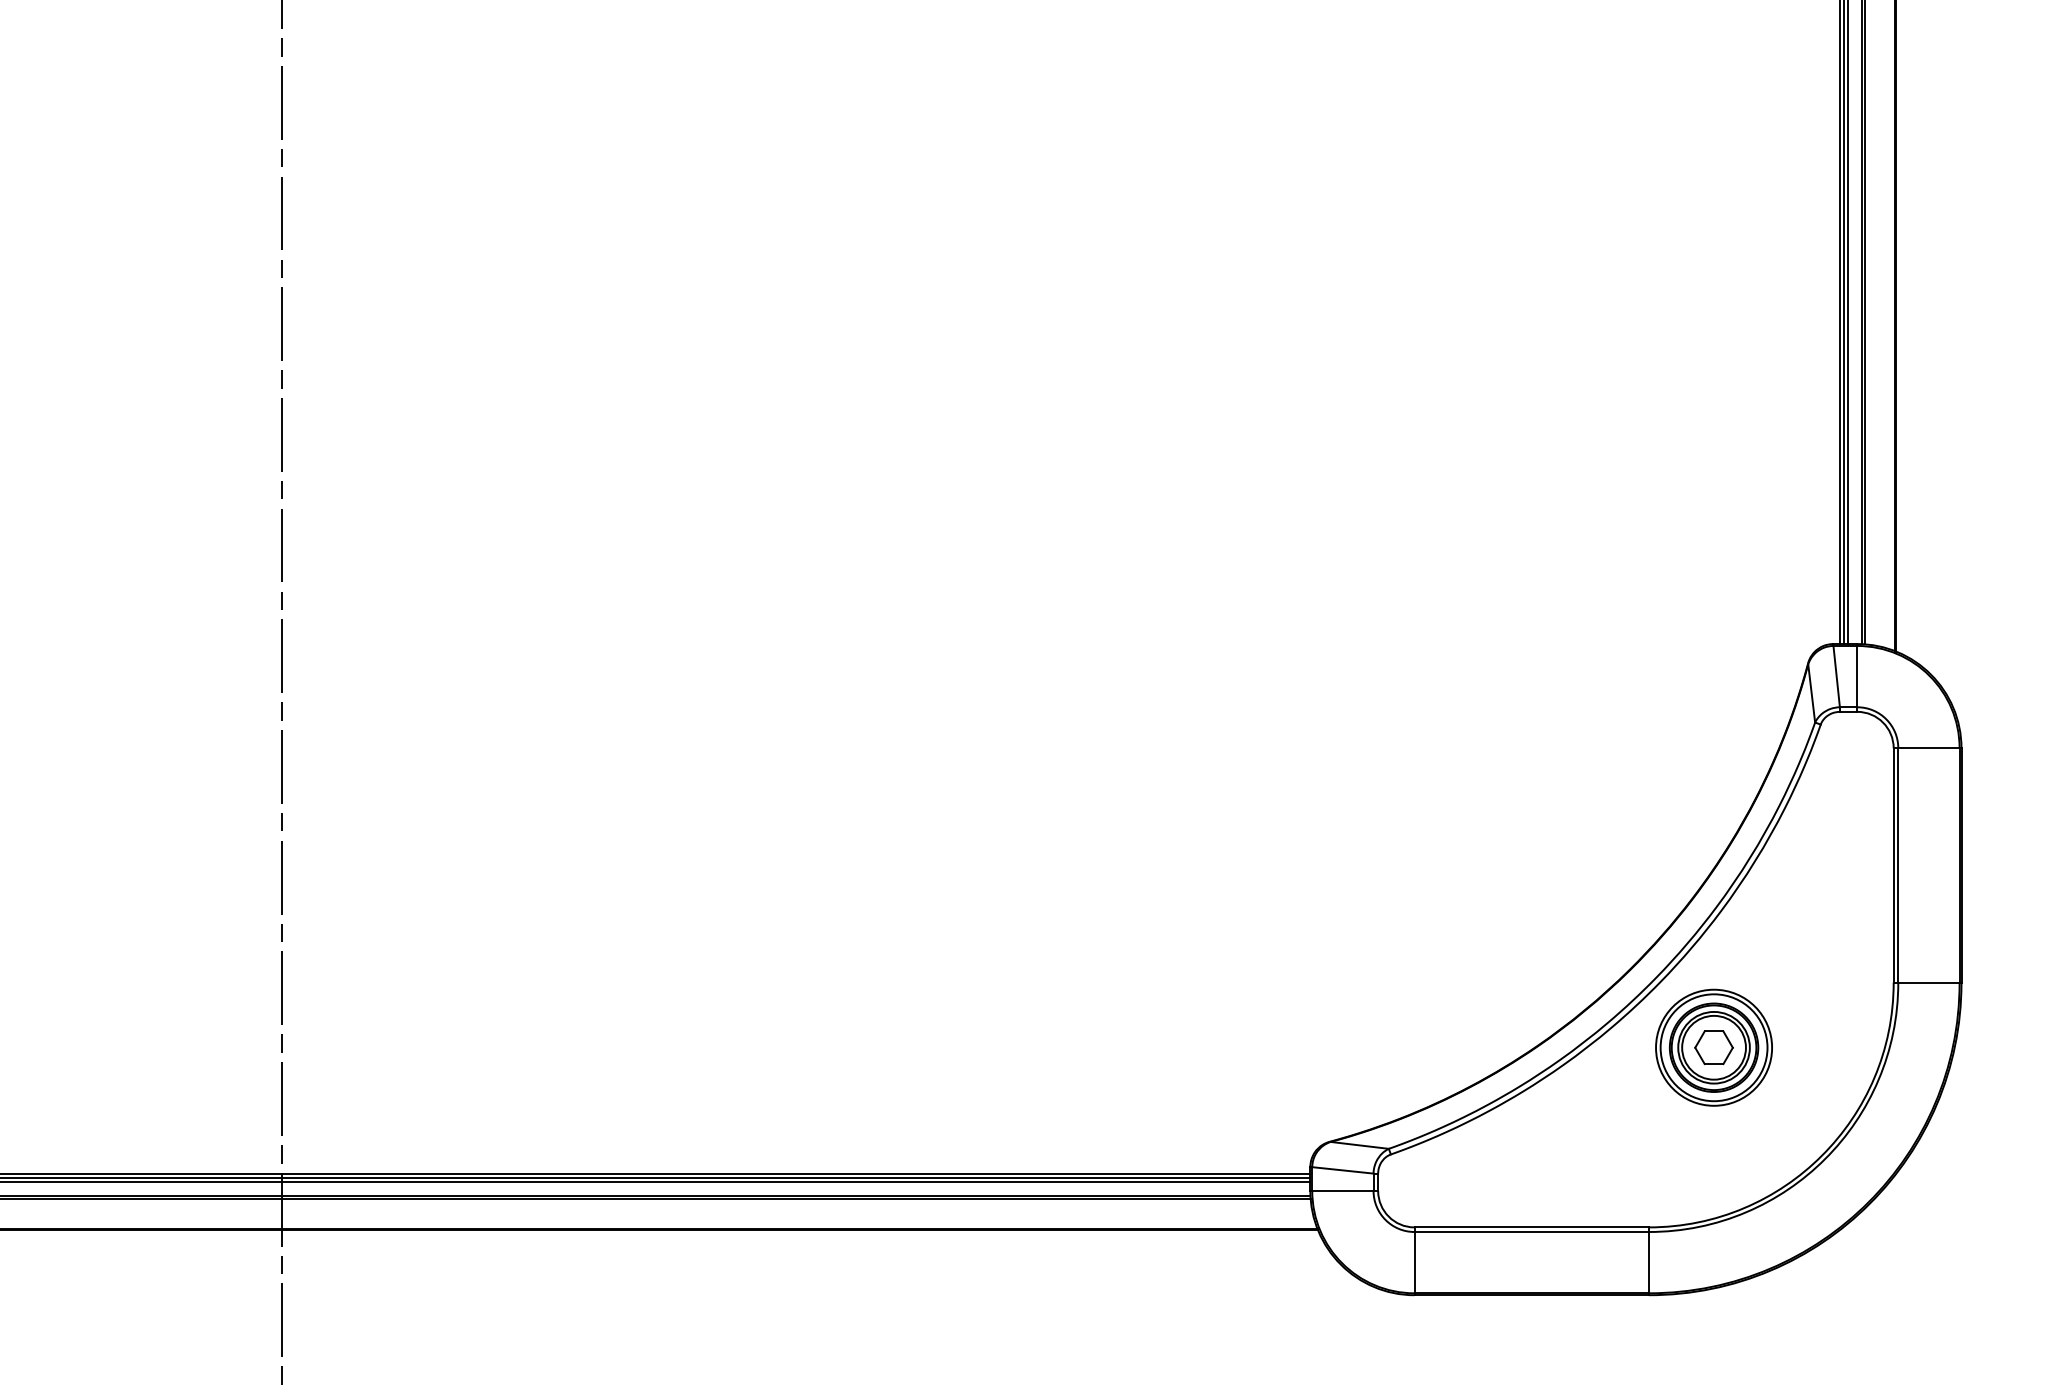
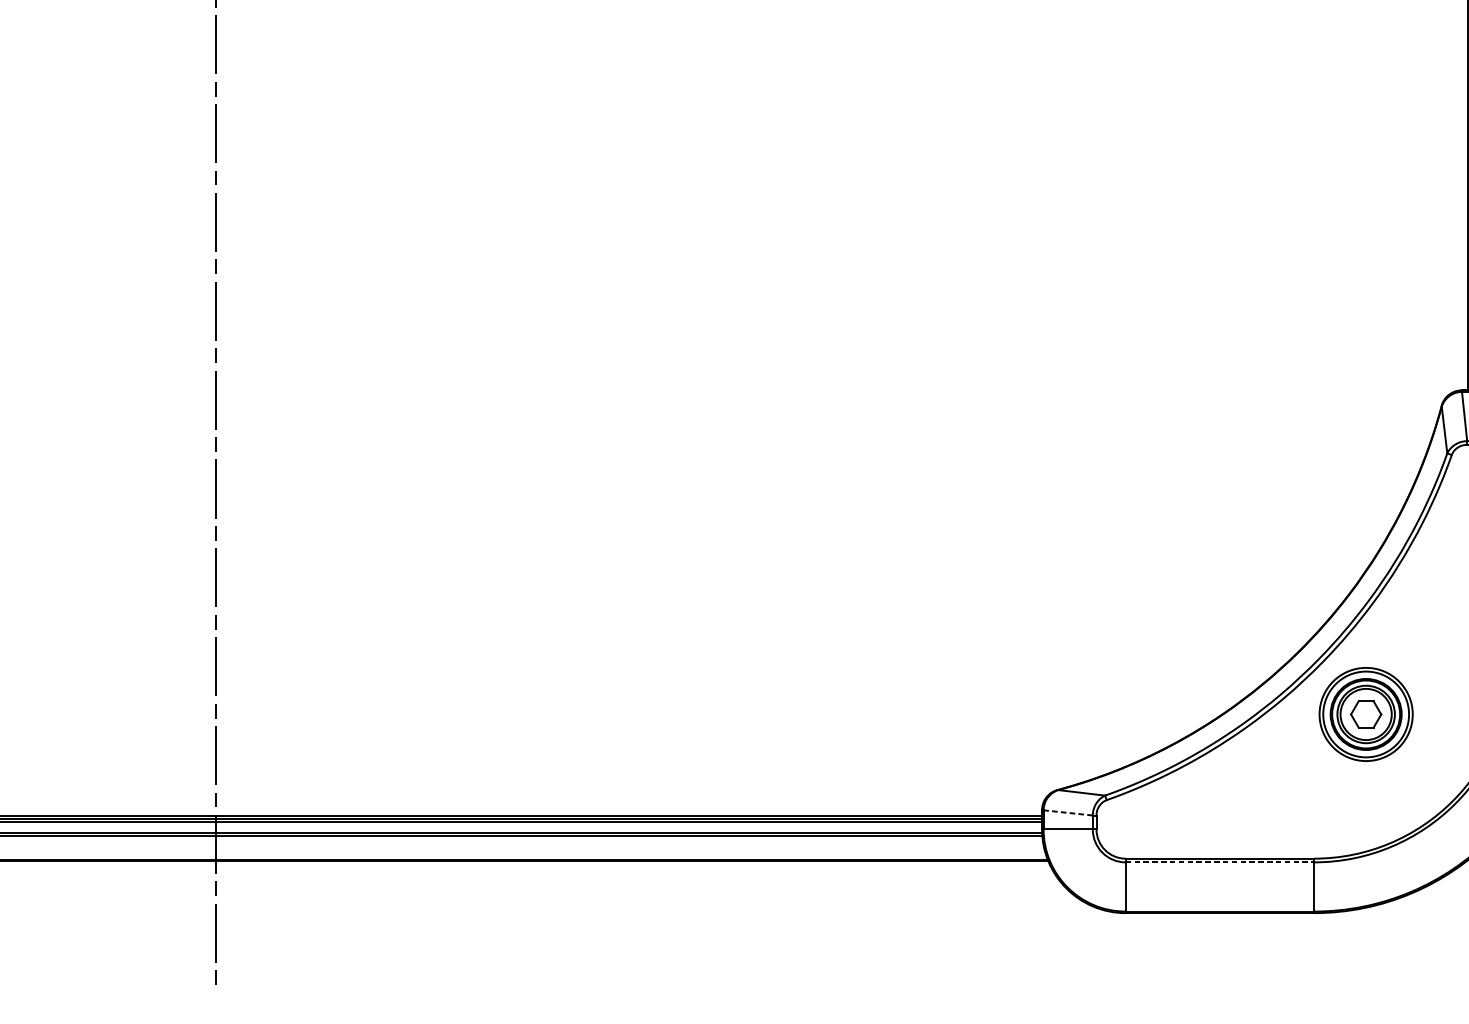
line: (1342, 1170) -> (1067, 813), solid -> dashed
line: (1532, 1231) -> (1220, 861), solid -> dashed

